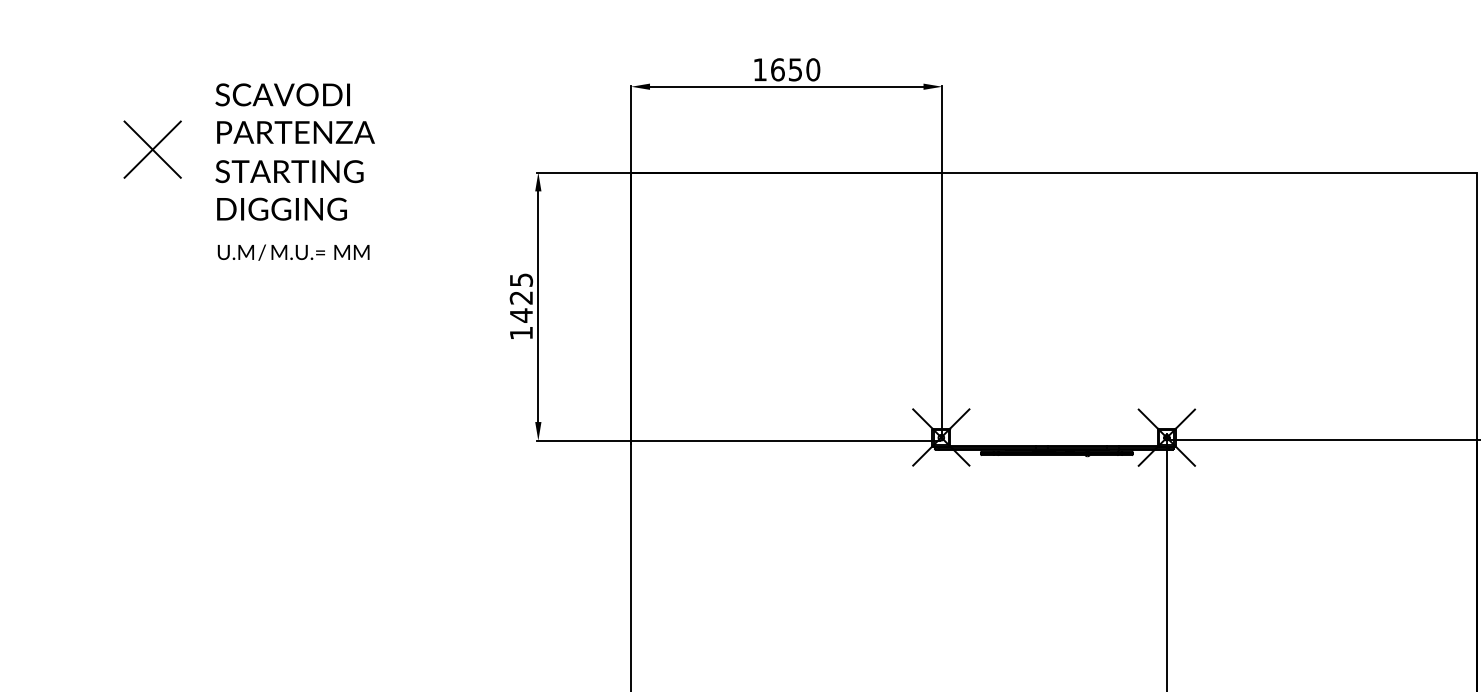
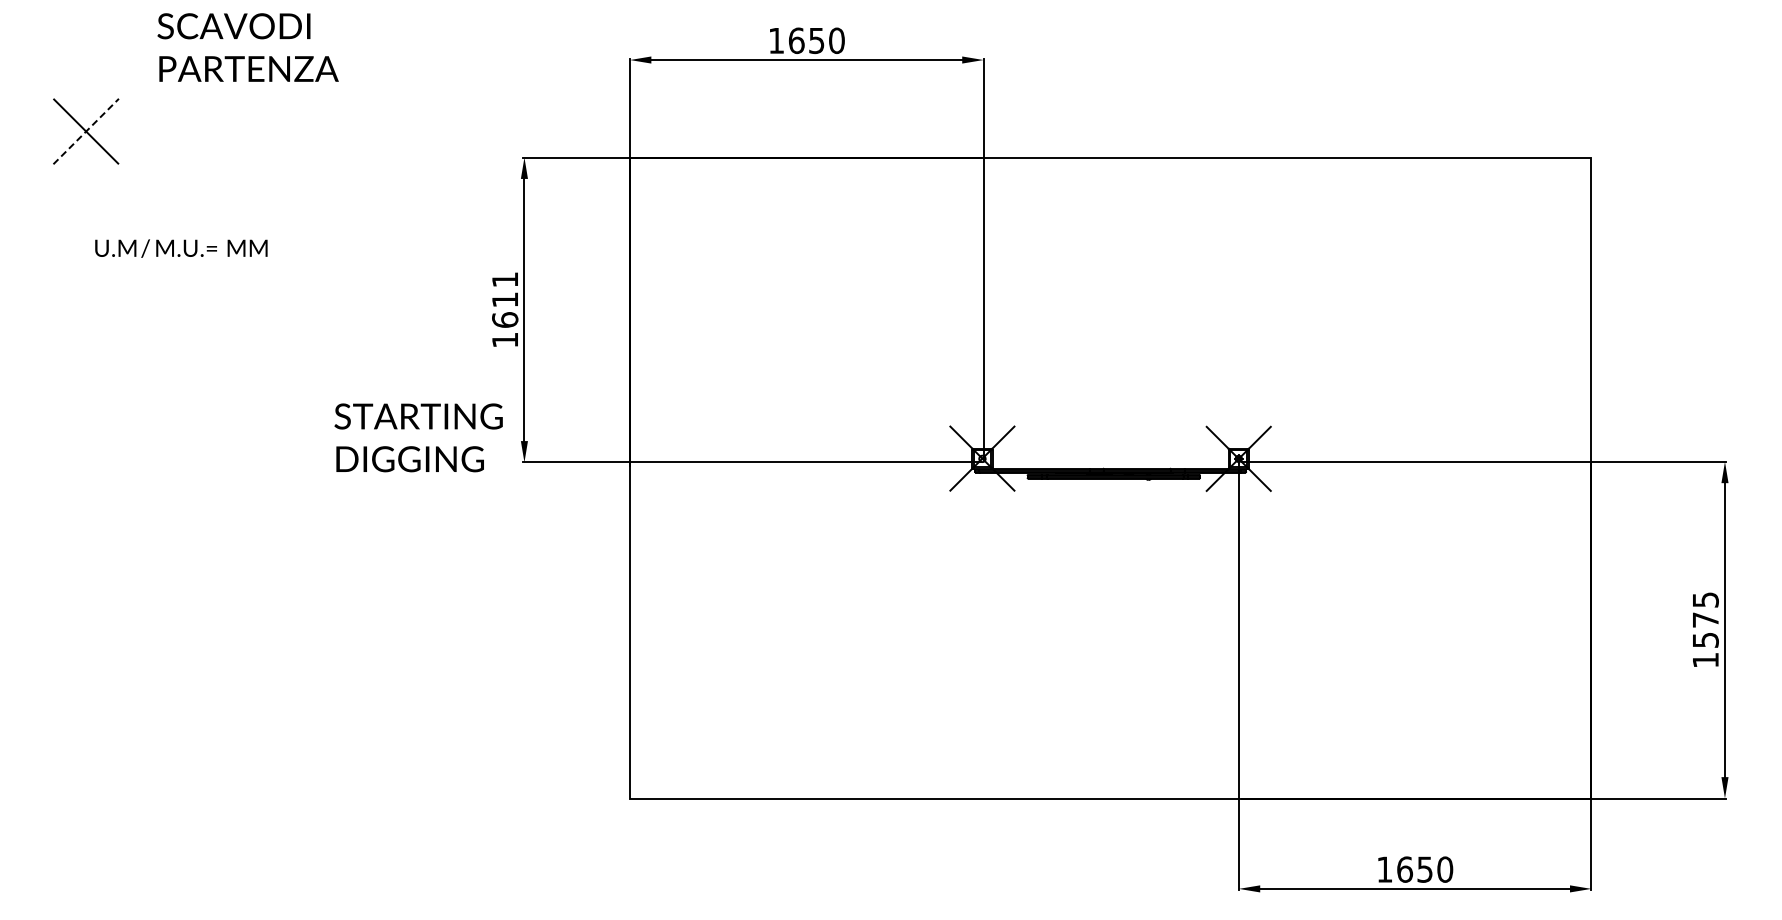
text: (294, 113) -> (247, 47), moved
line: (152, 149) -> (86, 131), solid -> dashed
text: (289, 190) -> (418, 437), moved
text: (293, 252) -> (181, 248), moved
text: (521, 298) -> (505, 300), 1425 -> 1611

